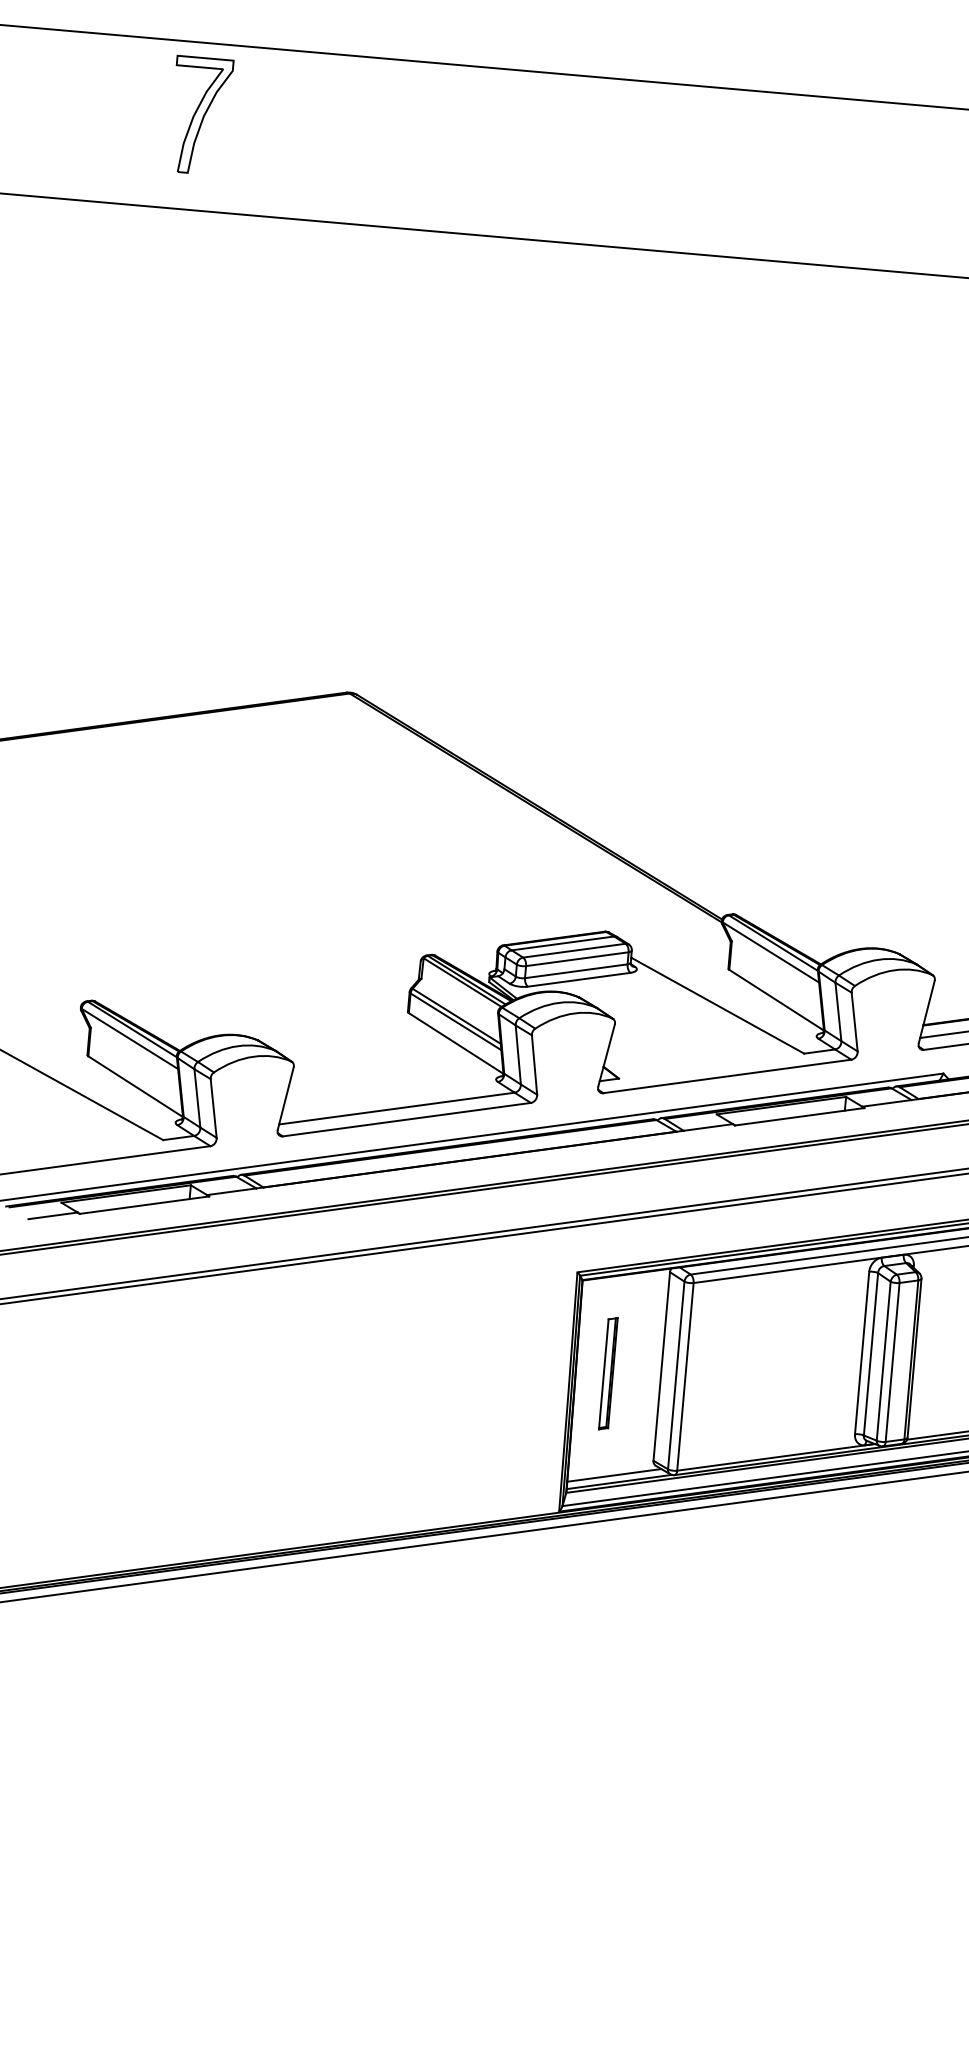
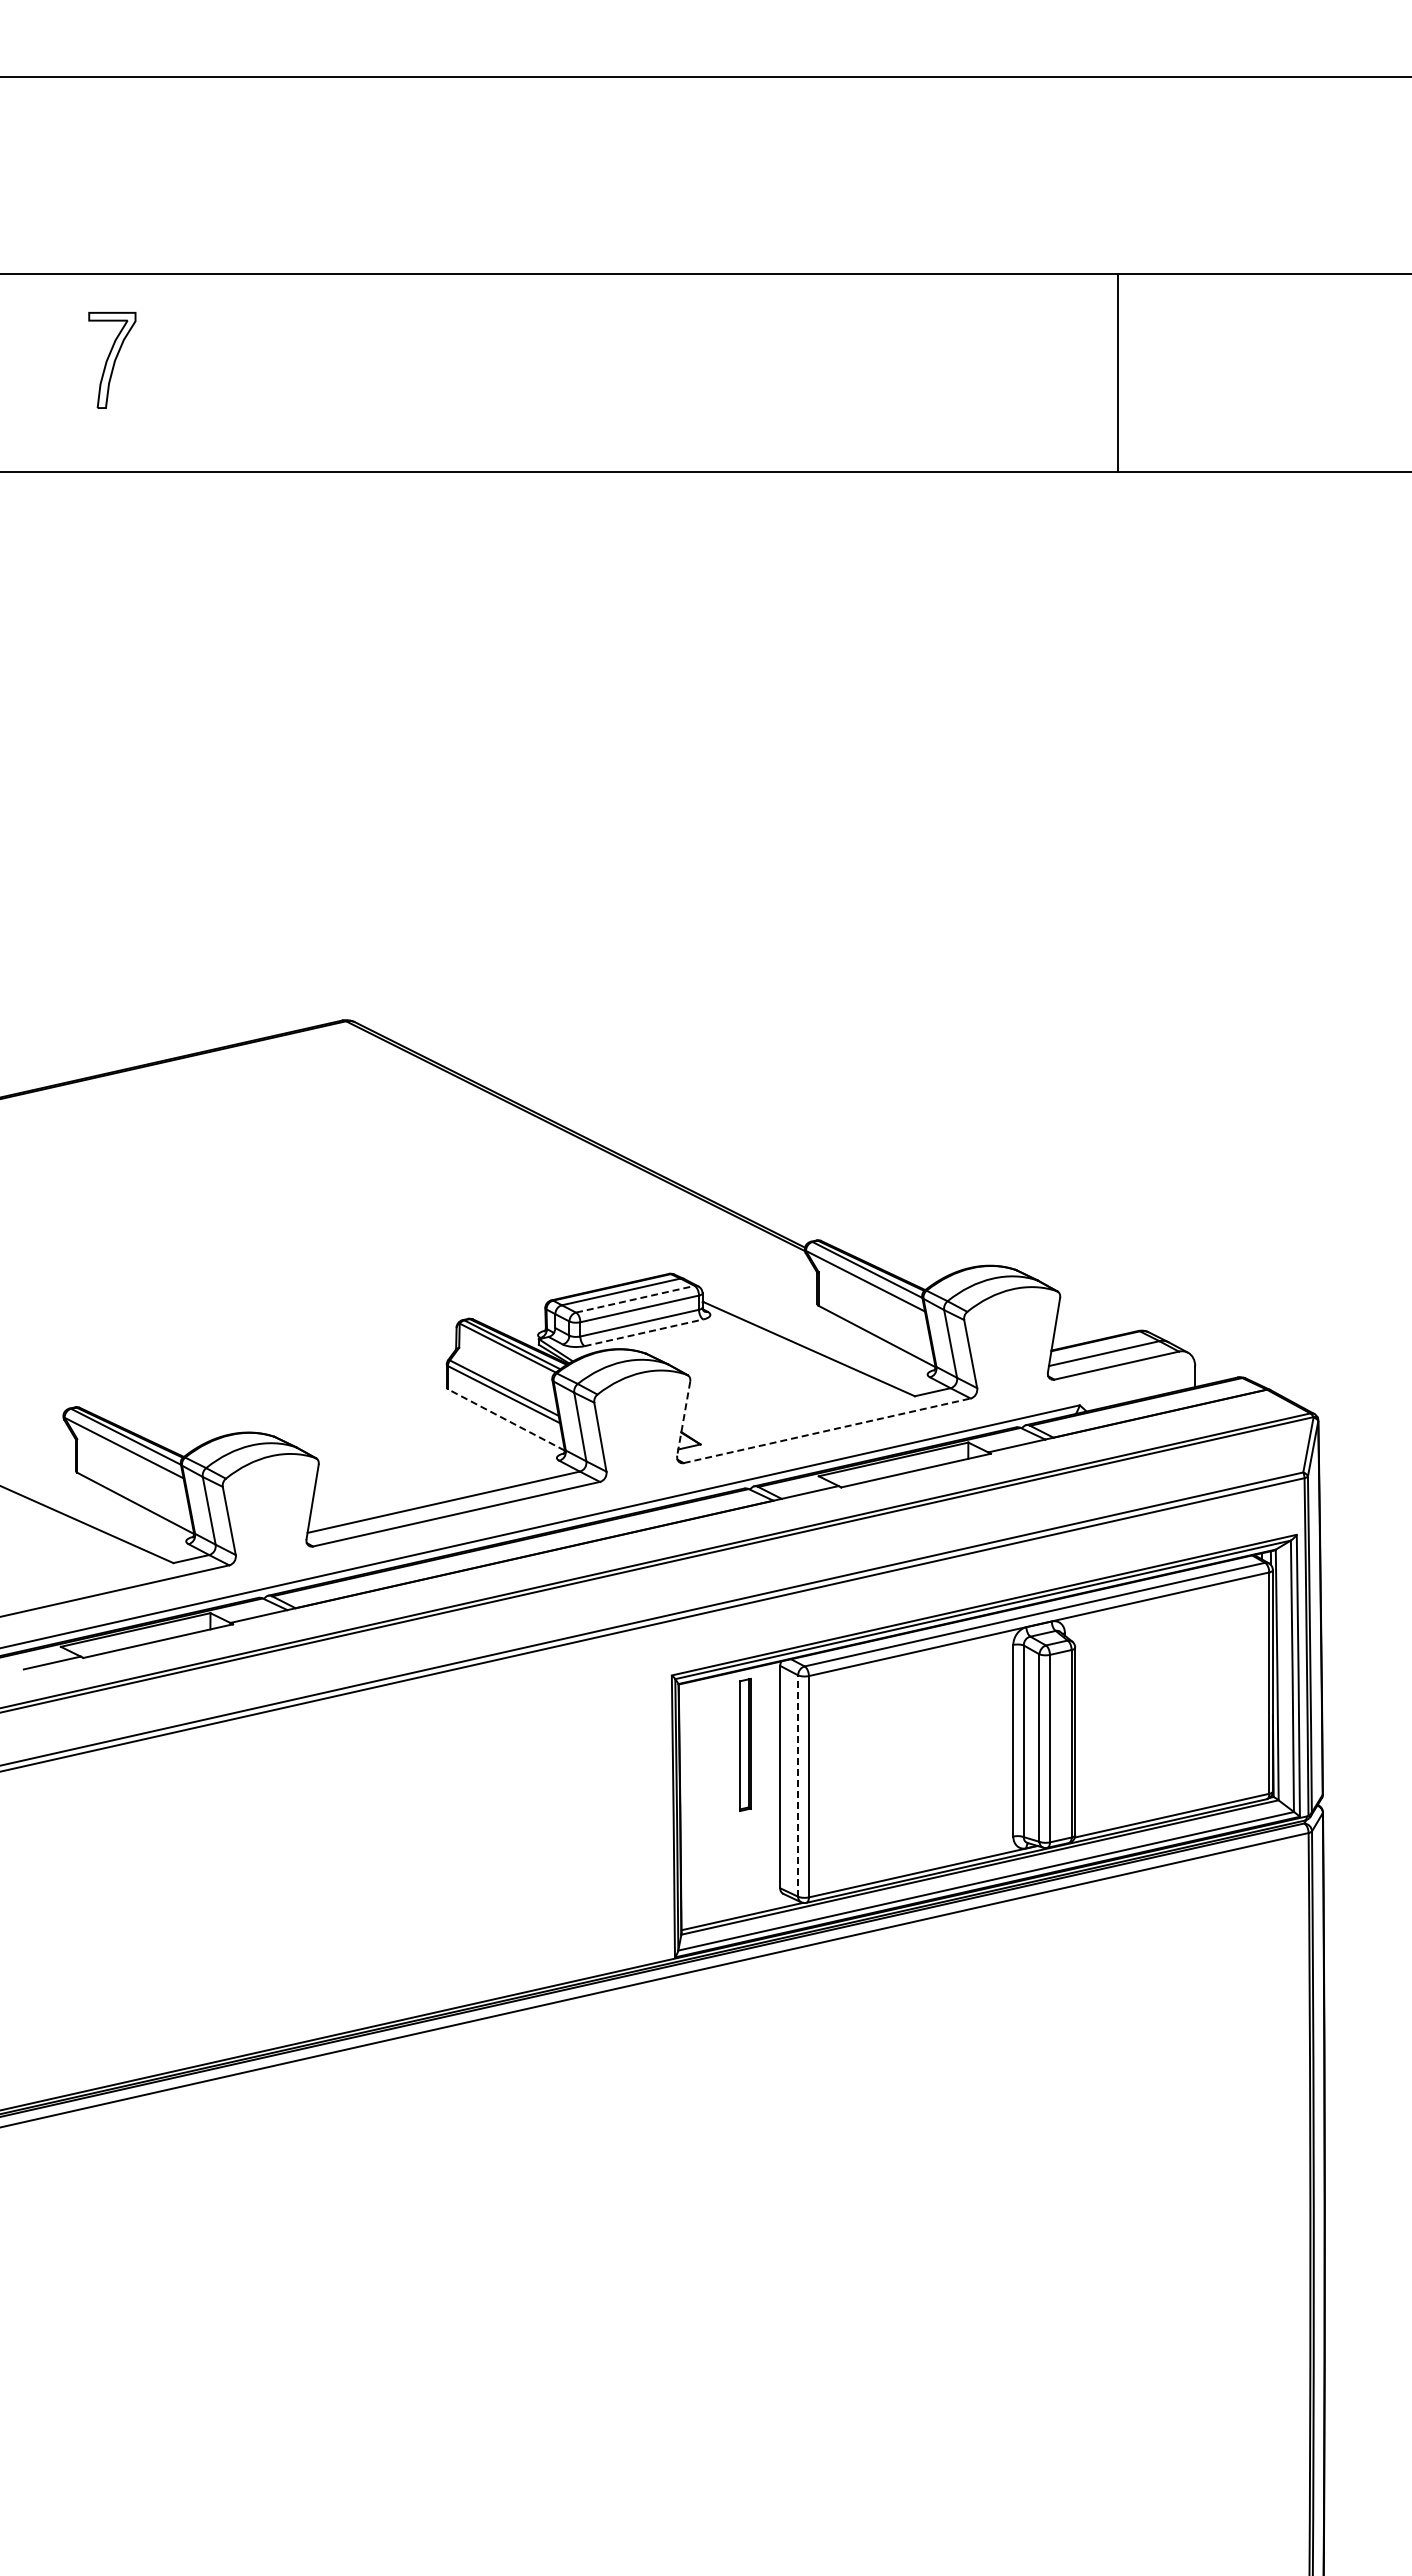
part: (200, 115) -> (112, 360), size x0.7
line: (574, 950) -> (635, 1299), solid -> dashed
line: (578, 979) -> (643, 1332), solid -> dashed
line: (456, 1043) -> (506, 1419), solid -> dashed
line: (606, 1055) -> (683, 1418), solid -> dashed
line: (727, 1076) -> (827, 1430), solid -> dashed
part: (608, 1373) -> (745, 1744), moved
line: (676, 1375) -> (798, 1786), solid -> dashed
line: (614, 1475) -> (735, 1909), removed

